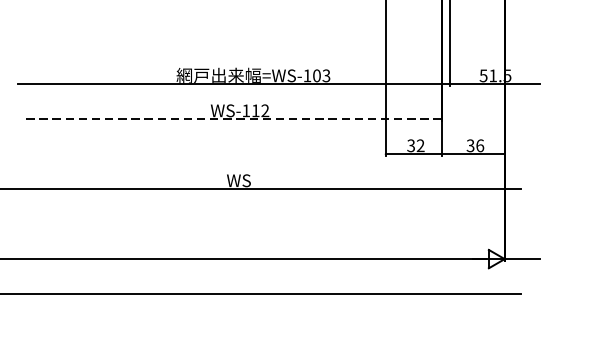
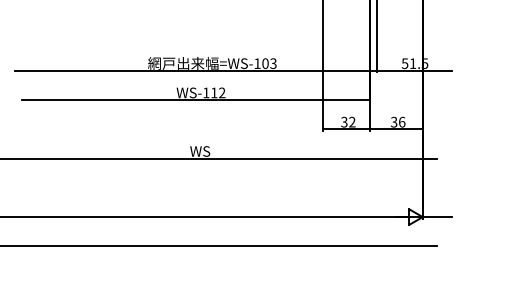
line: (233, 118) -> (195, 99), dashed -> solid

